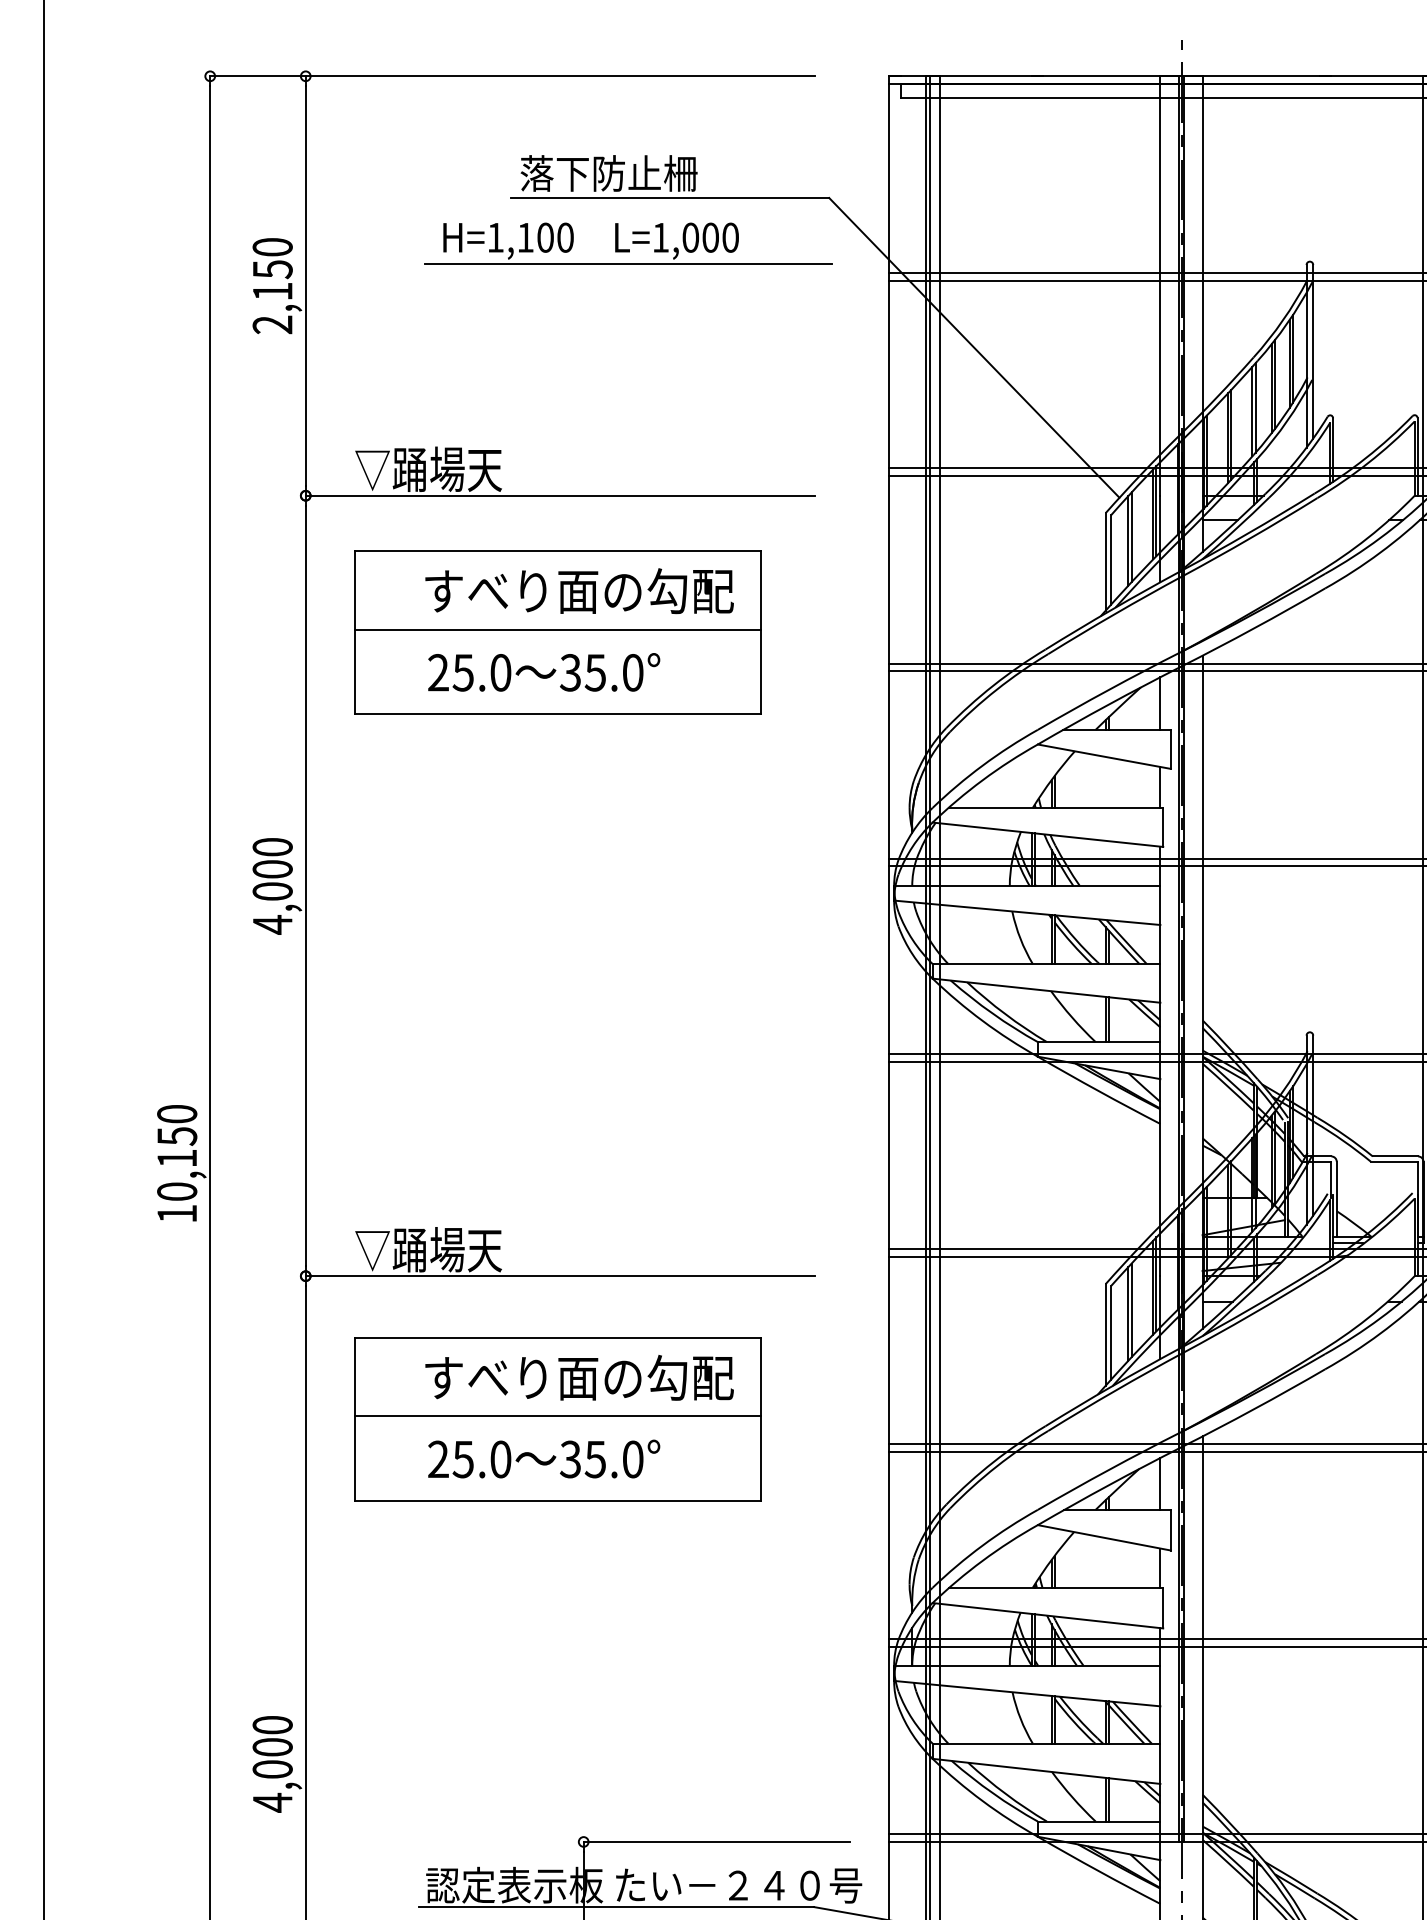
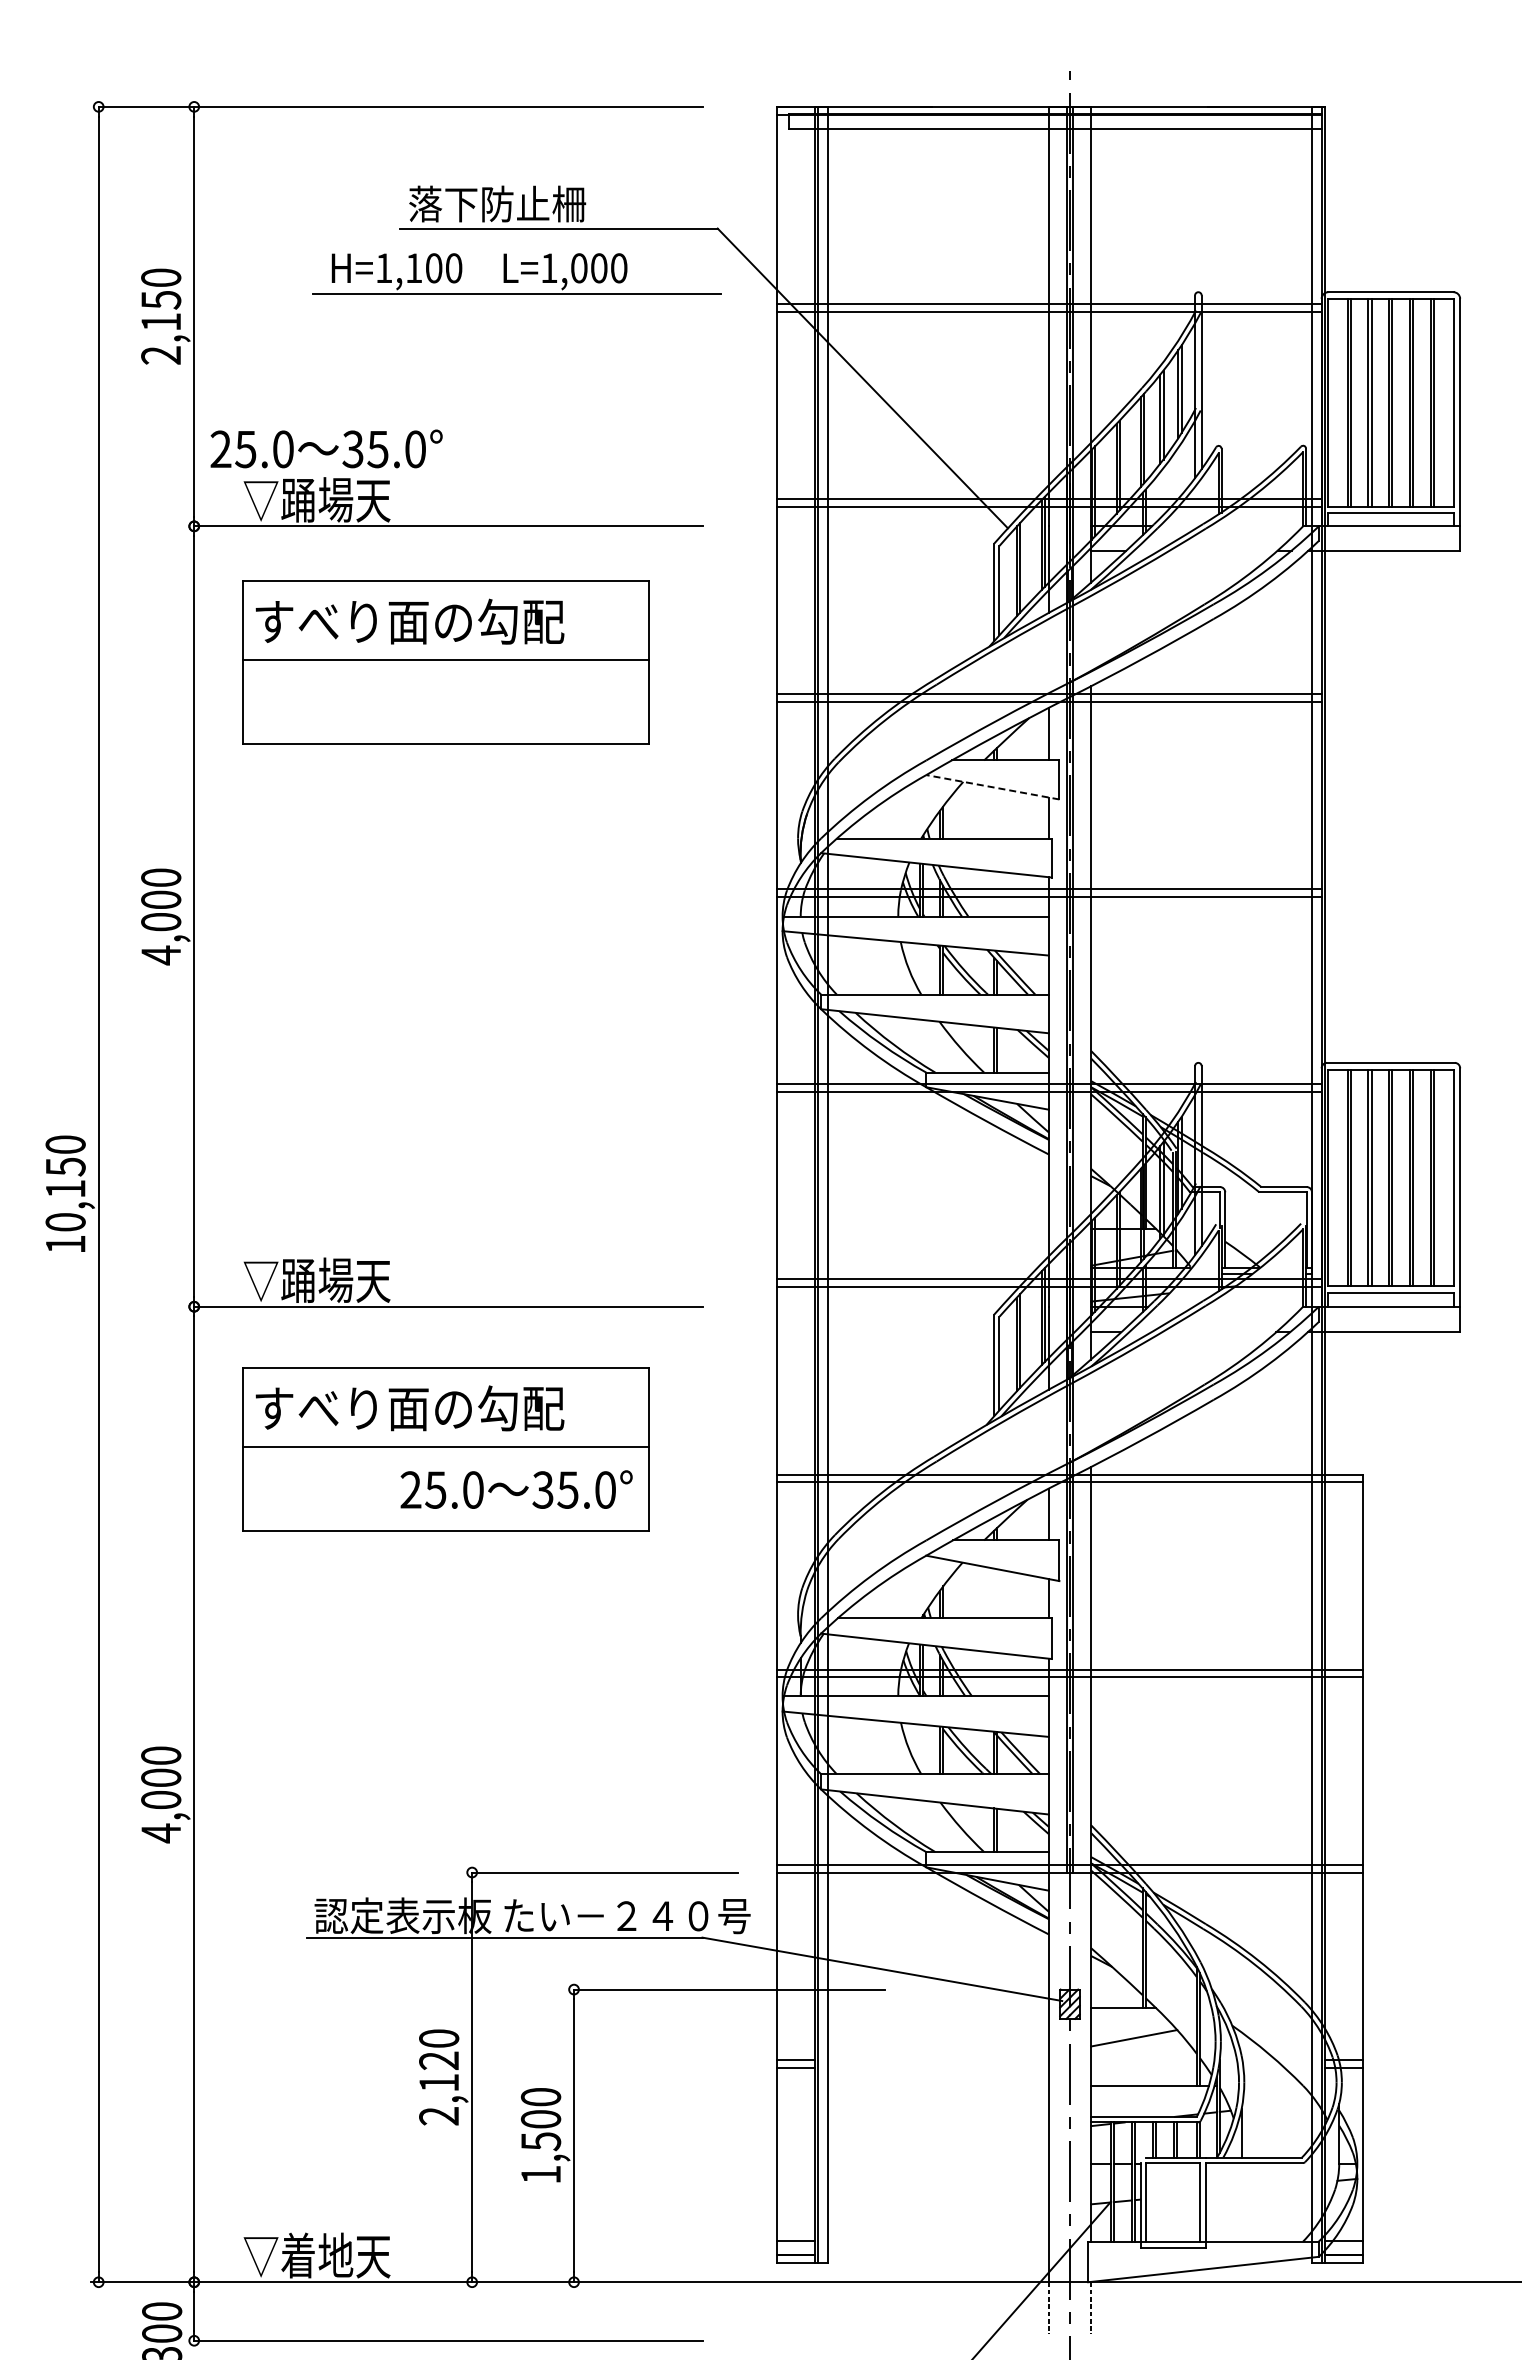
text: (579, 590) -> (409, 621), moved
text: (544, 671) -> (326, 448), moved
line: (1104, 756) -> (992, 787), solid -> dashed
text: (579, 1377) -> (409, 1408), moved
text: (544, 1458) -> (516, 1489), moved

